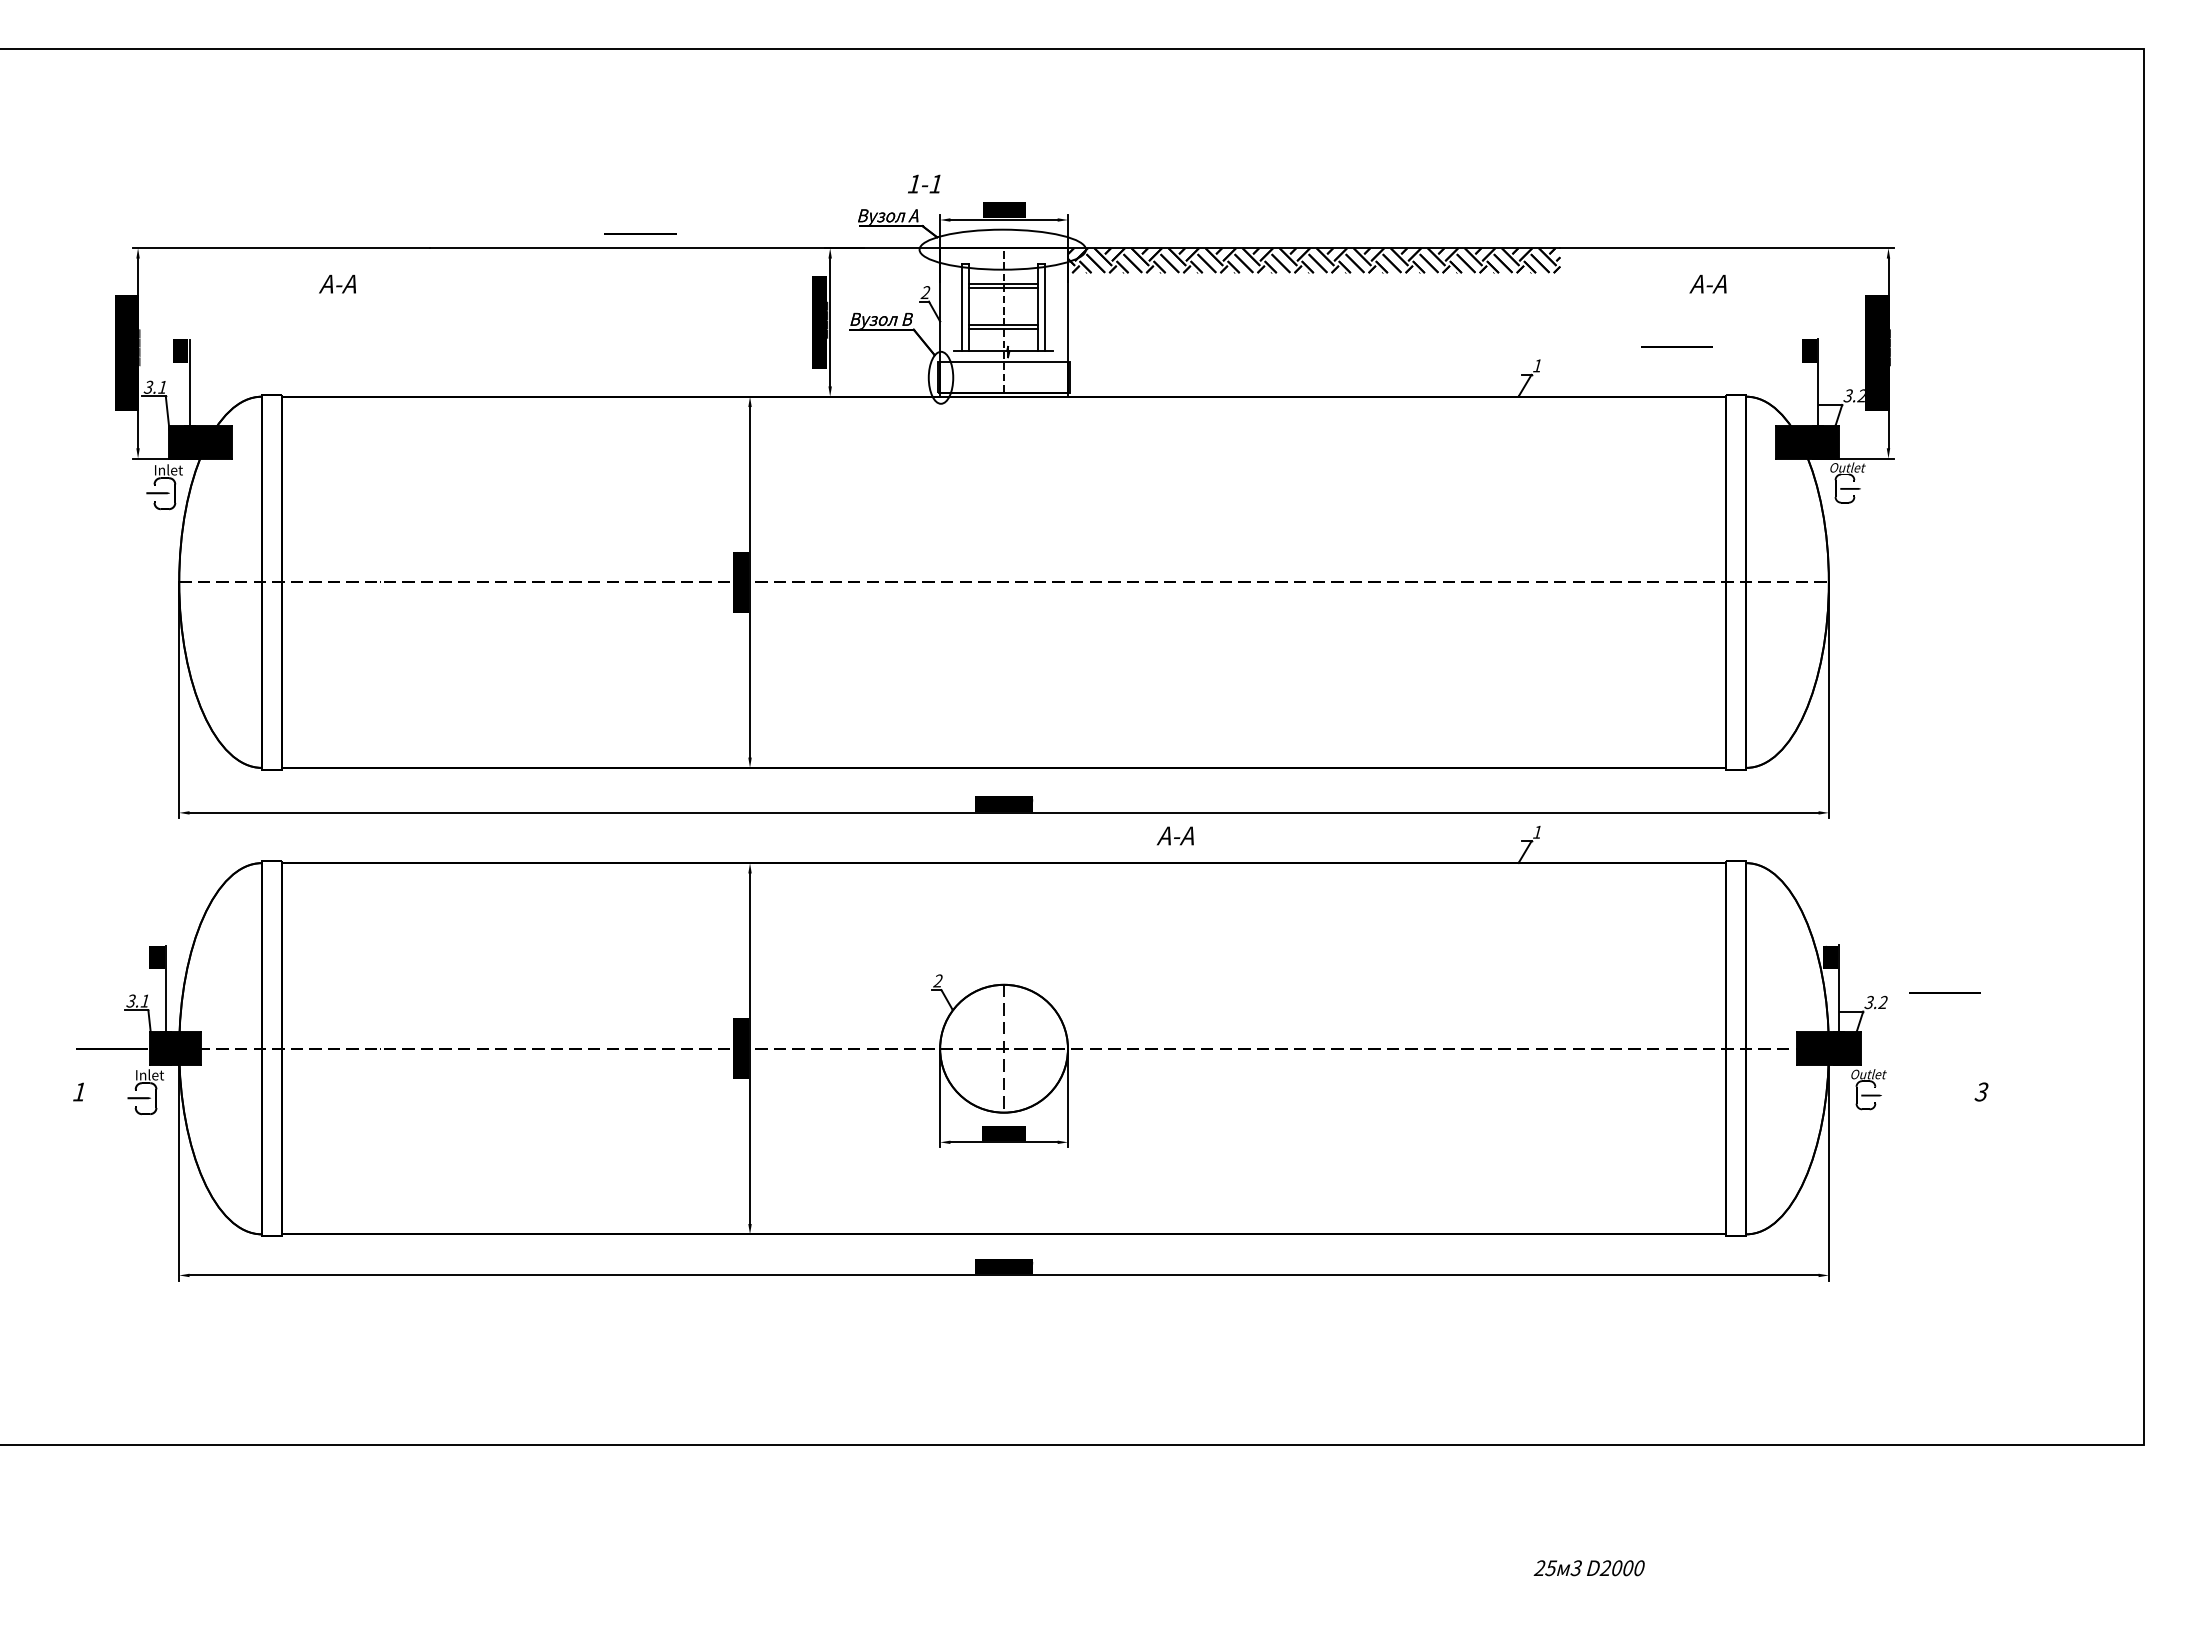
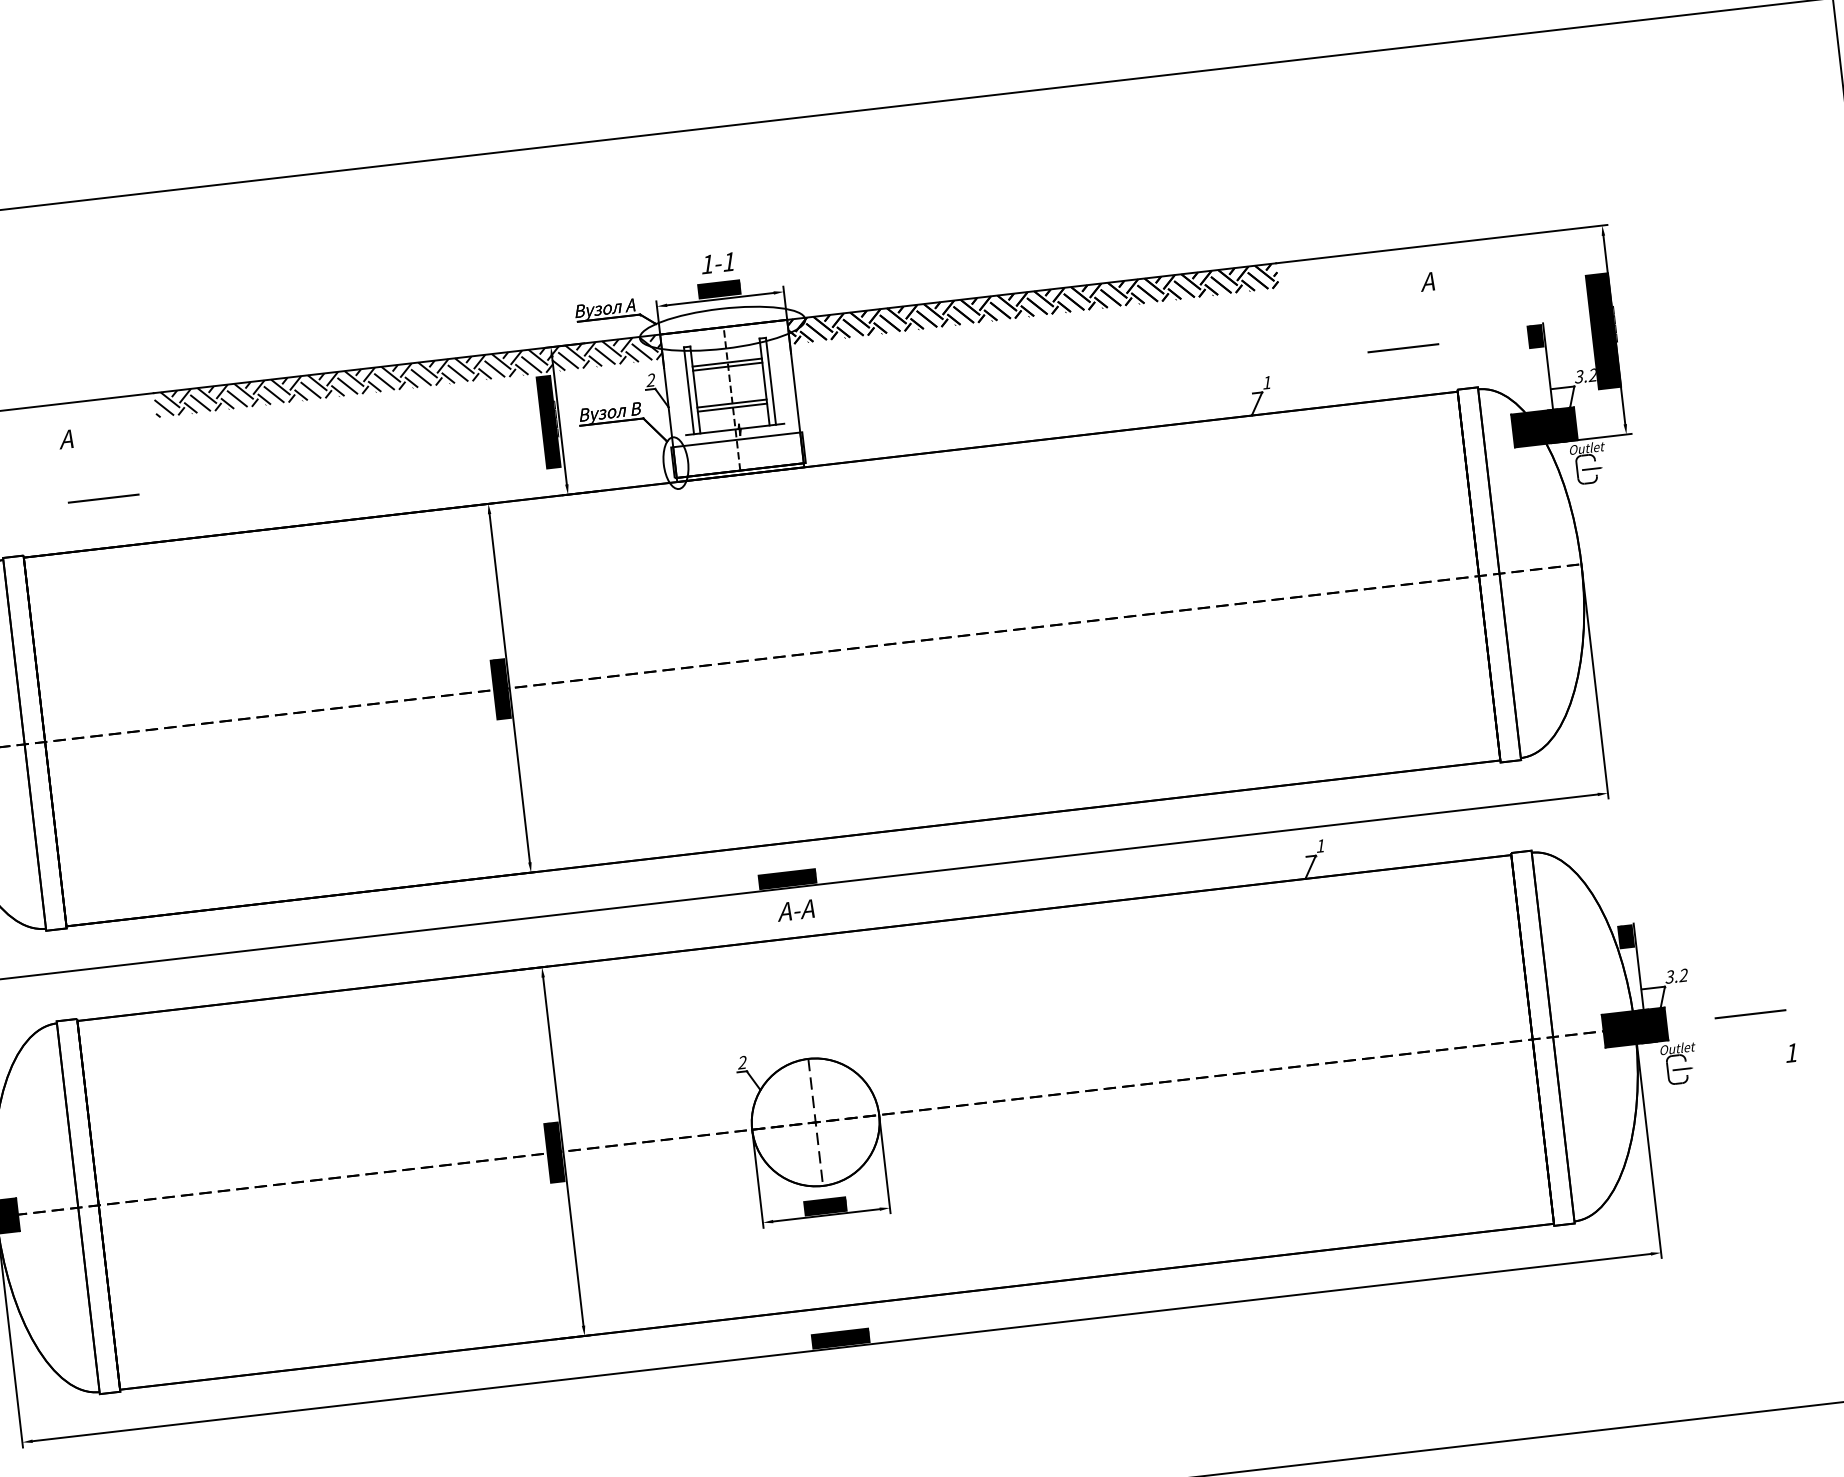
text: (924, 183) -> (717, 262), moved
line: (640, 233) -> (103, 497), moved
hatch: (685, 260) -> (408, 375), added
text: (337, 283) -> (65, 438), А-А -> А
text: (1707, 283) -> (1426, 281), А-А -> А
text: (1175, 835) -> (795, 910), moved
line: (1944, 992) -> (1749, 1014), moved
text: (1981, 1091) -> (1791, 1052), 3 -> 1

